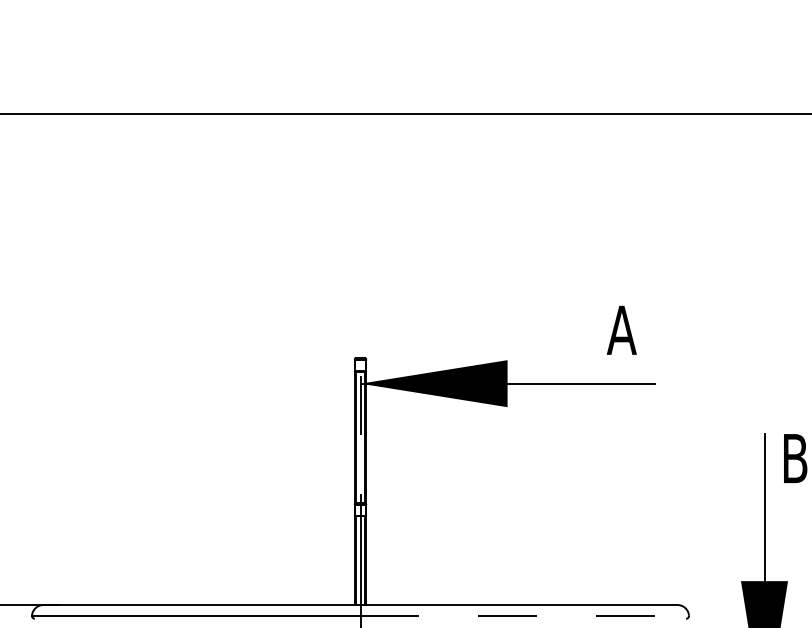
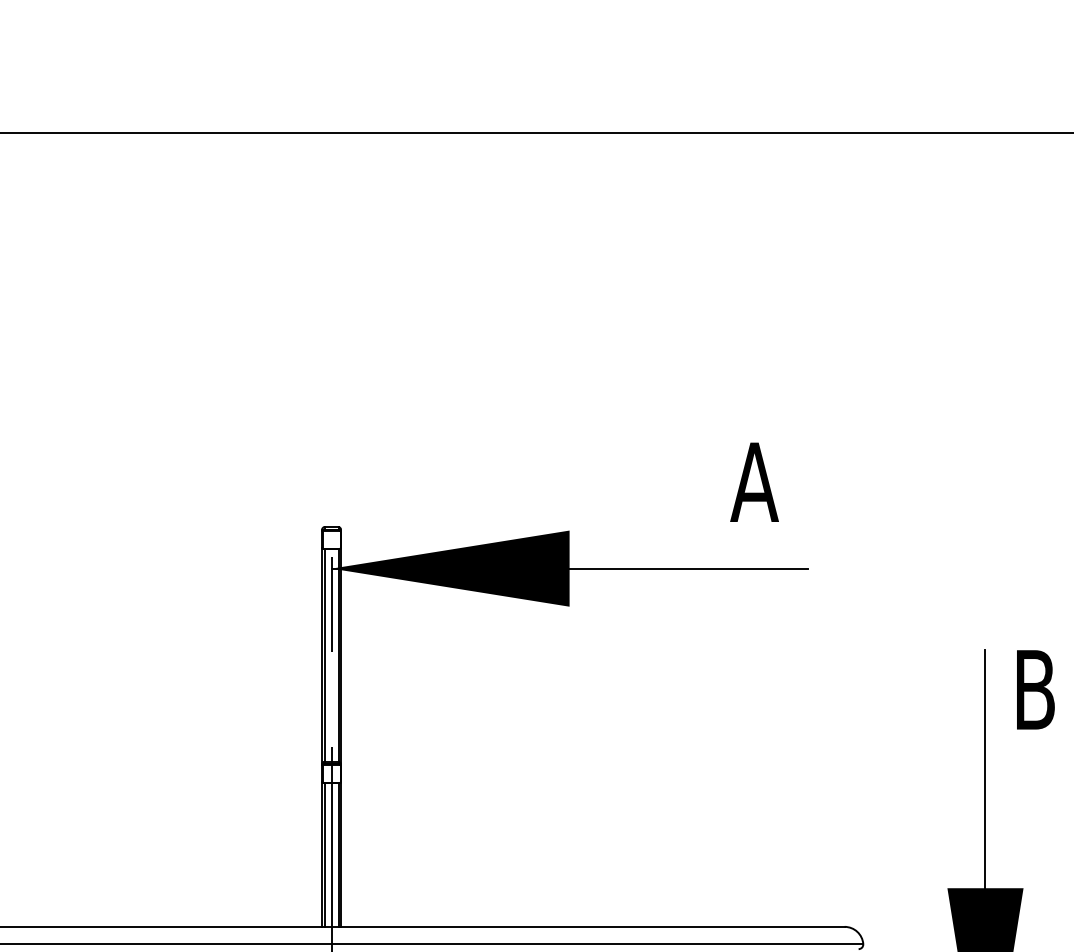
line: (525, 615) -> (598, 943), dashed -> solid

